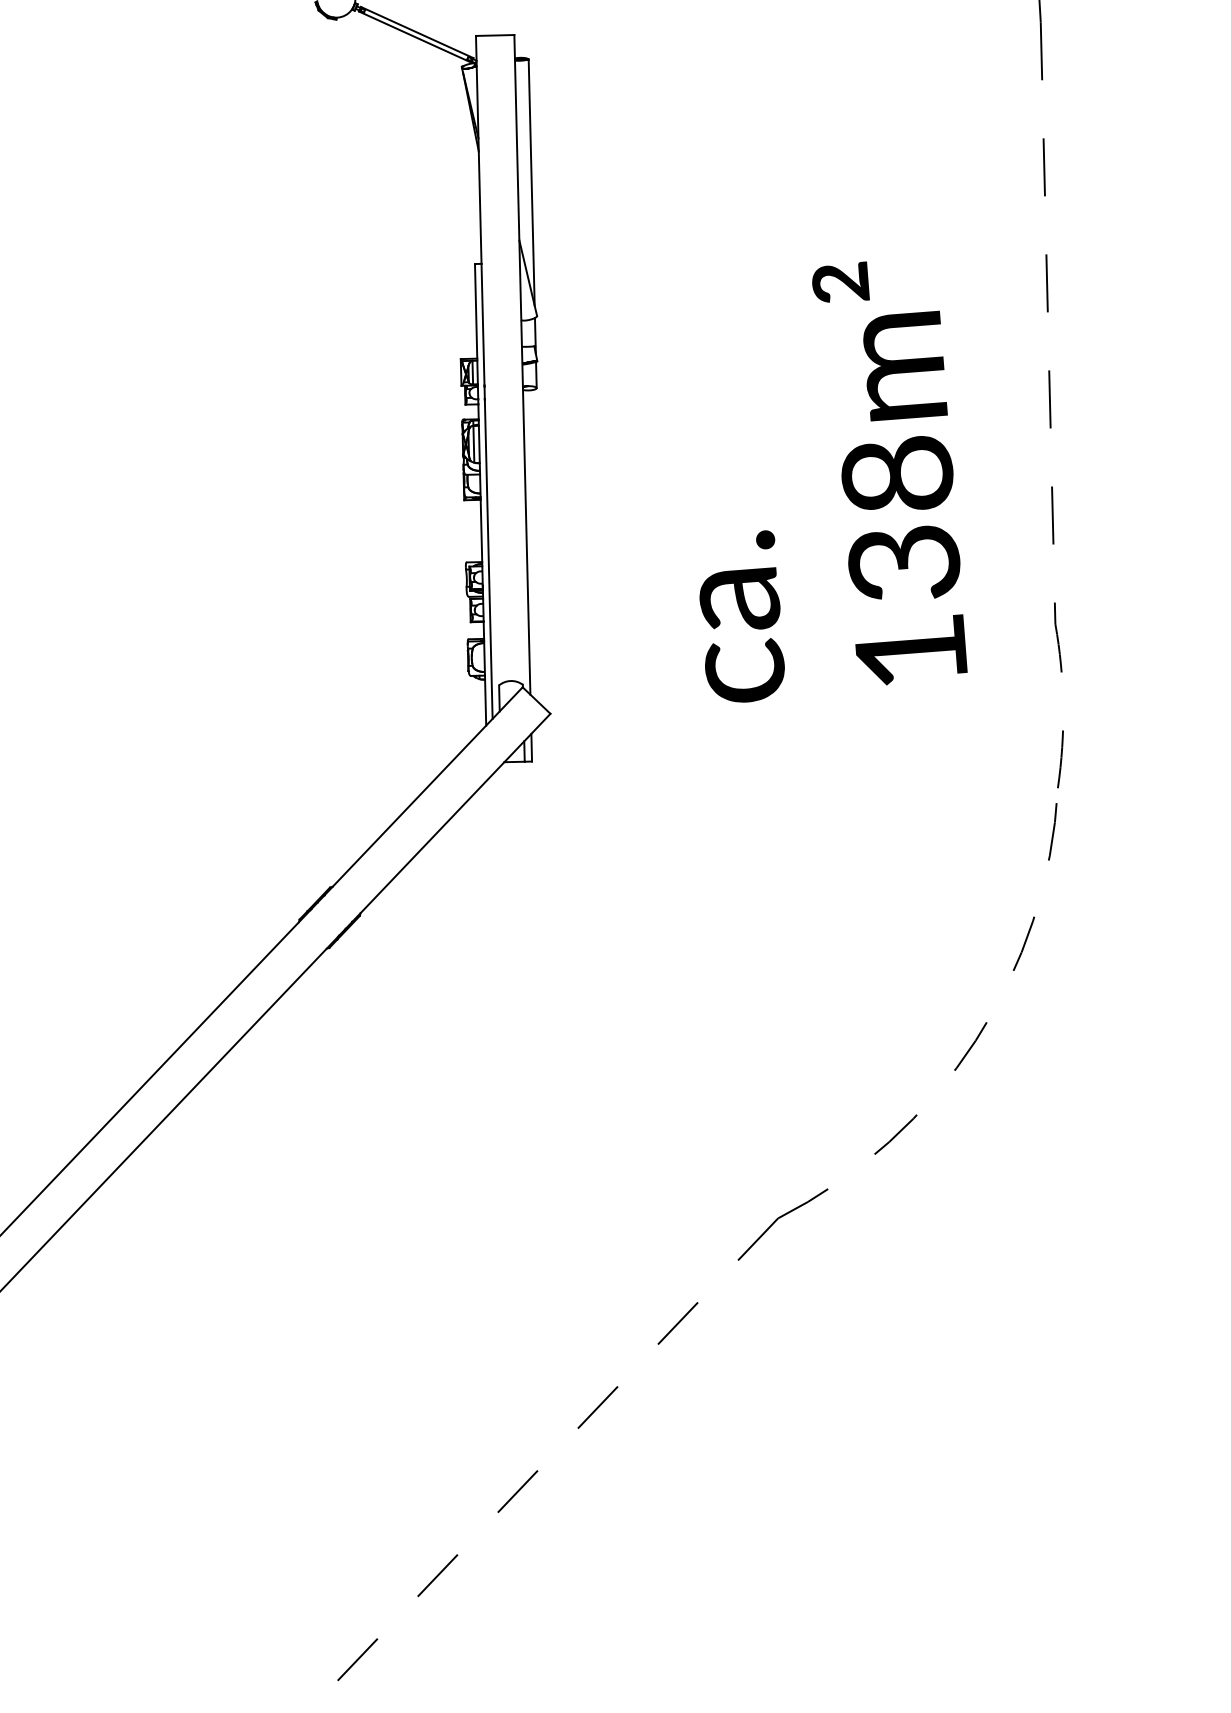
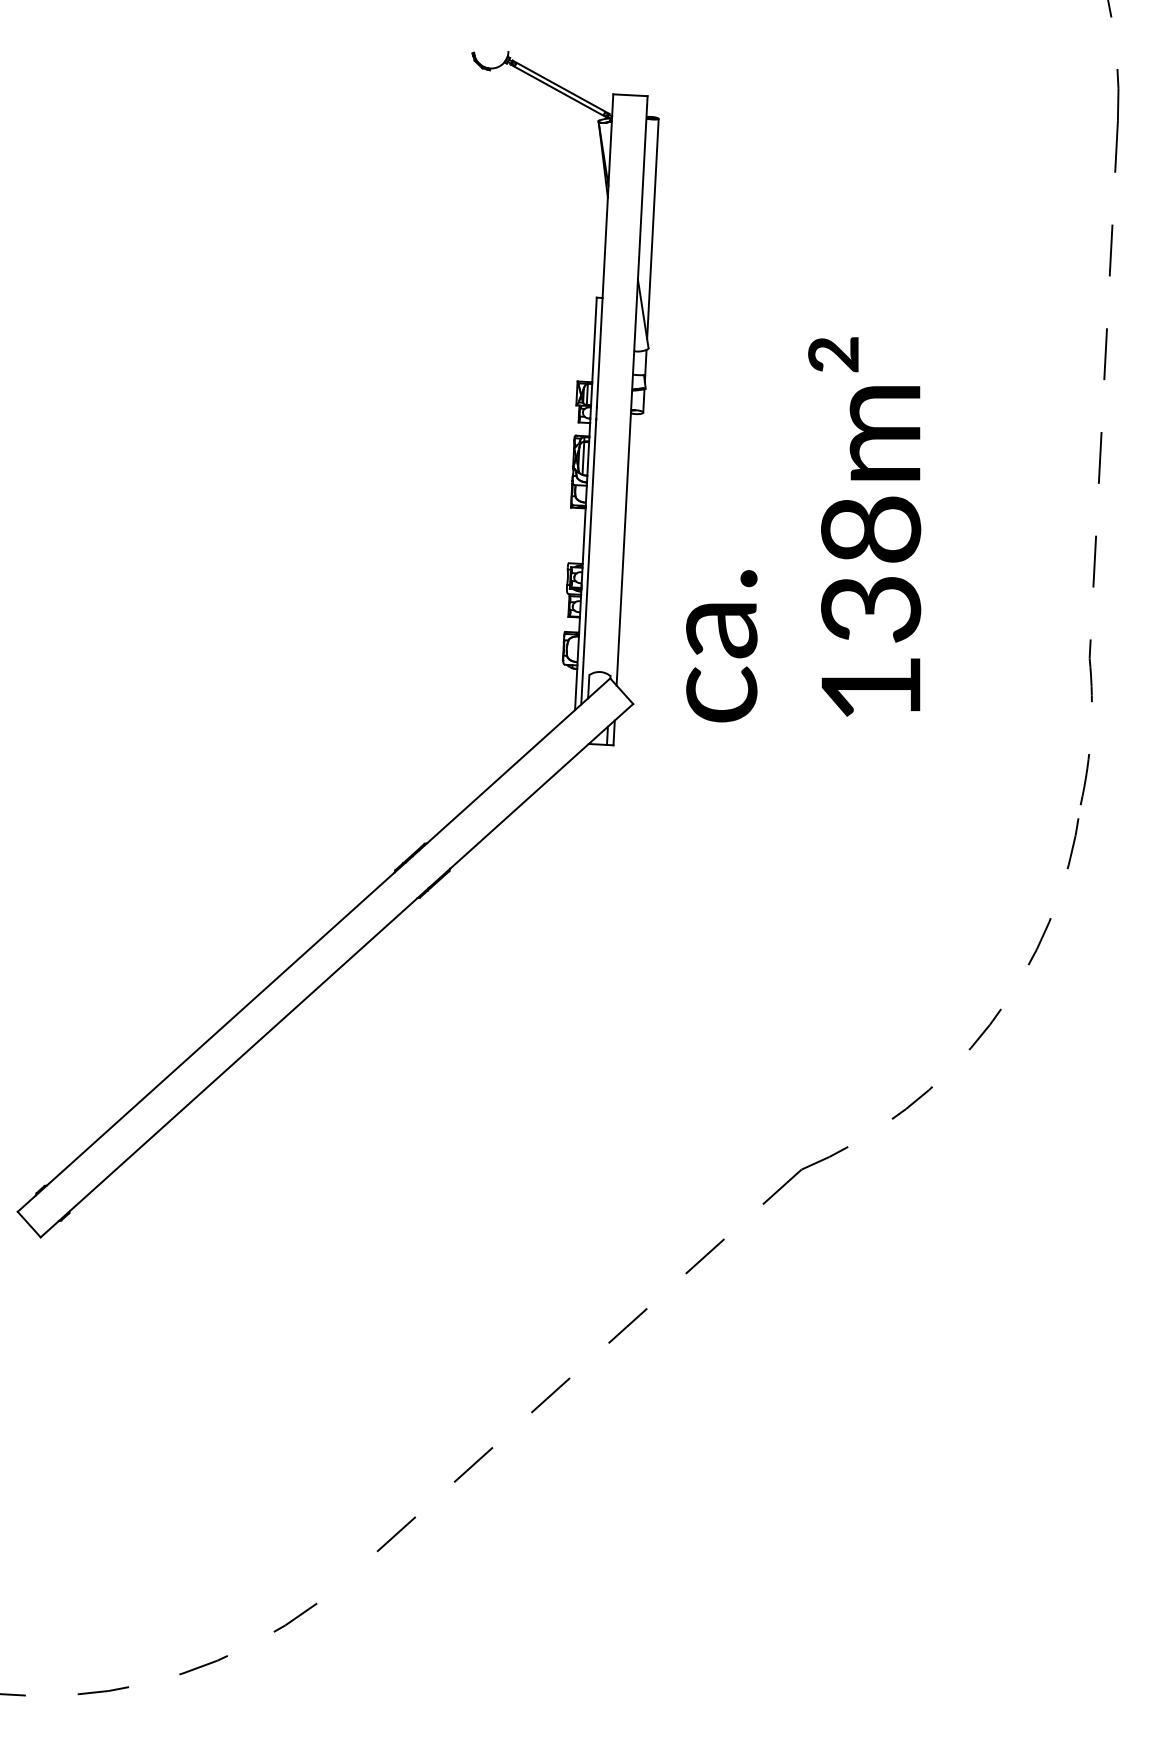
text: (822, 480) -> (803, 529), moved

